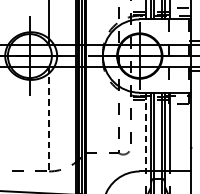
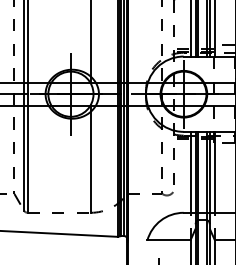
line: (48, 118) -> (90, 158), dashed -> solid
line: (146, 132) -> (190, 172), dashed -> solid

